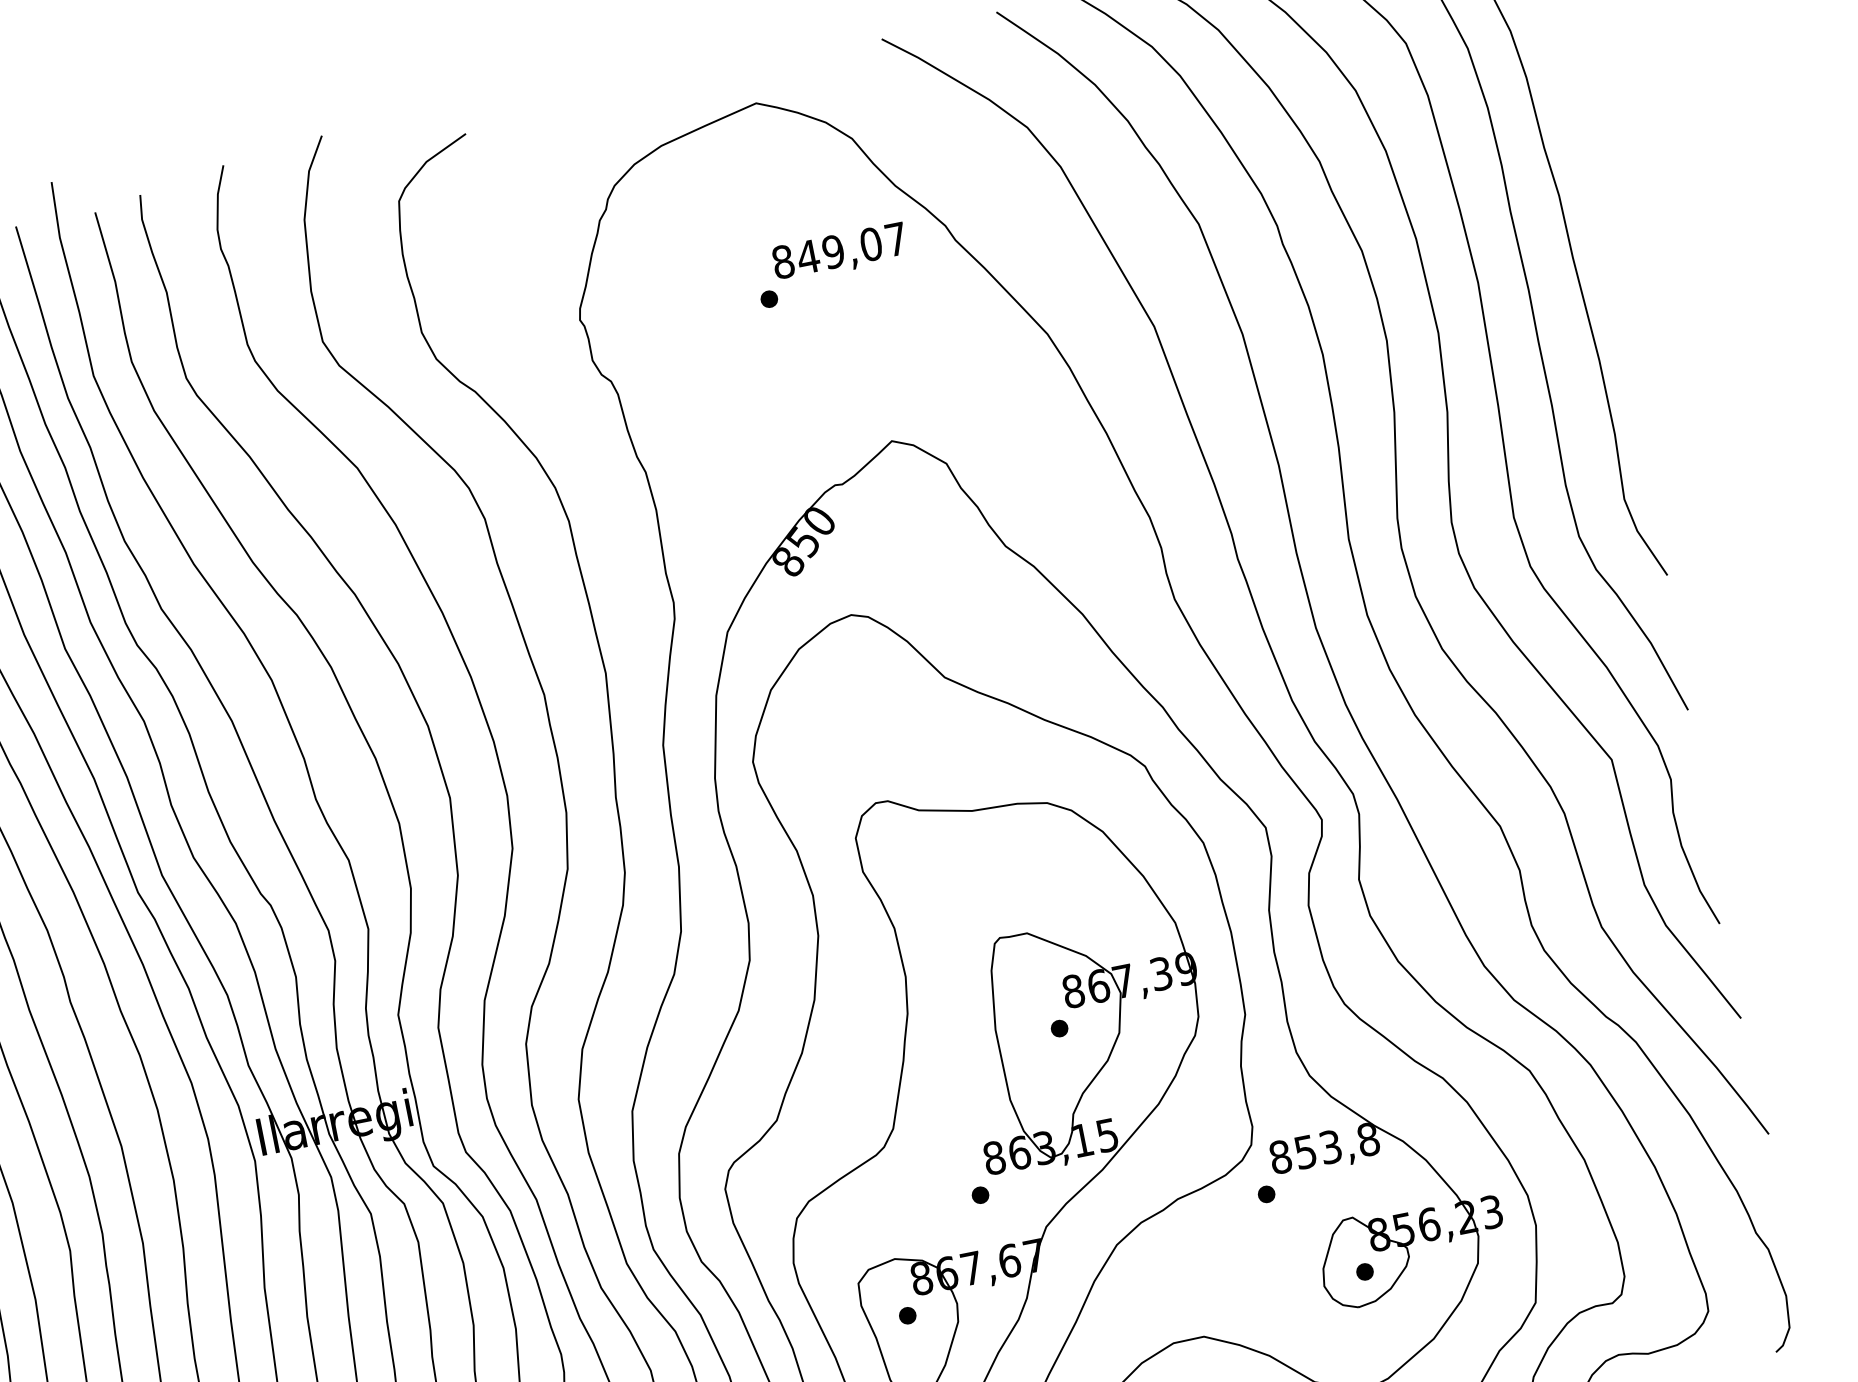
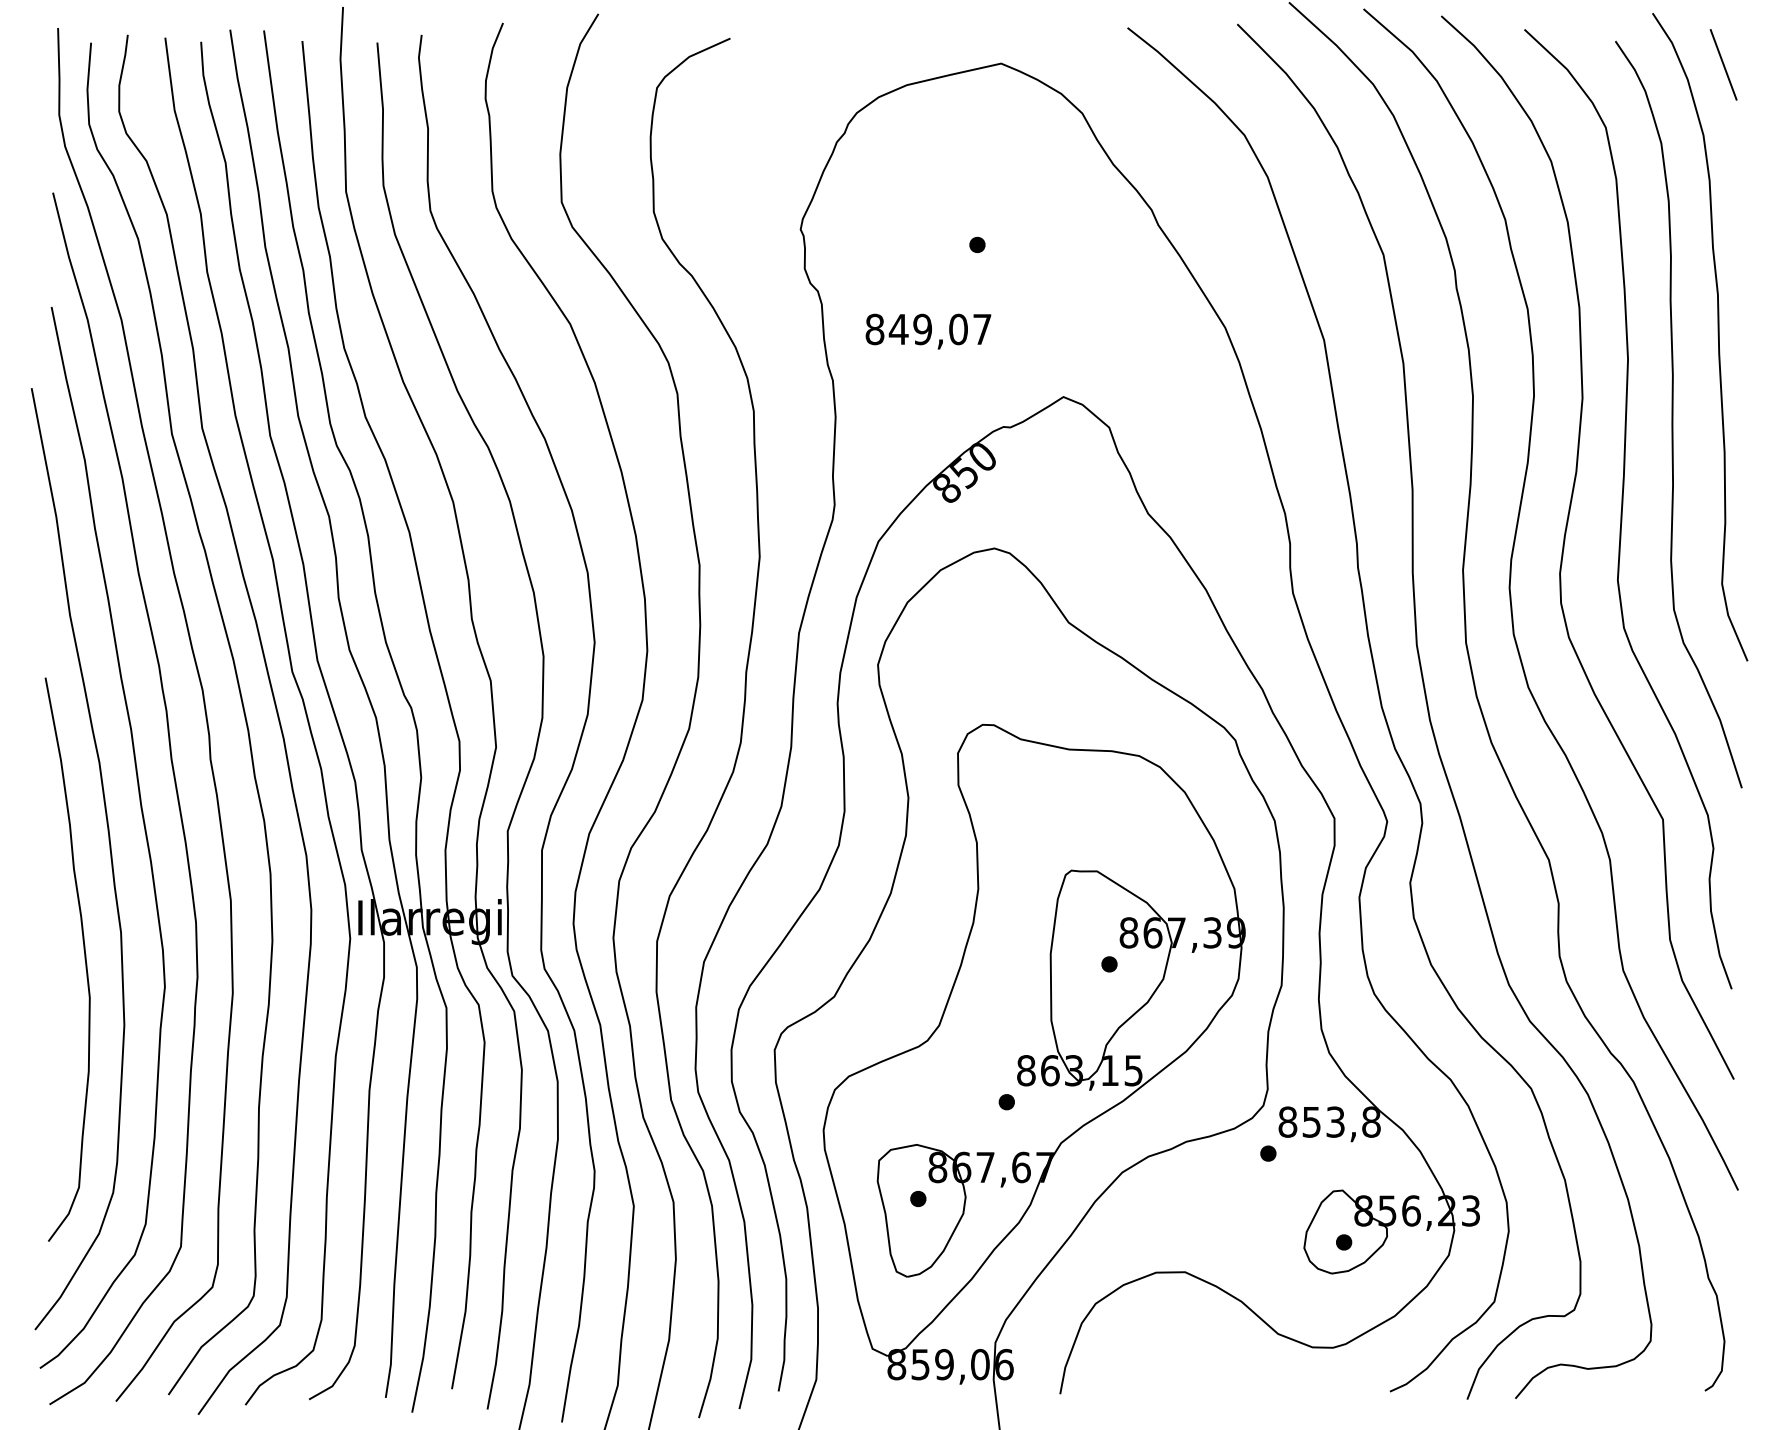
text: (840, 252) -> (928, 331), moved

